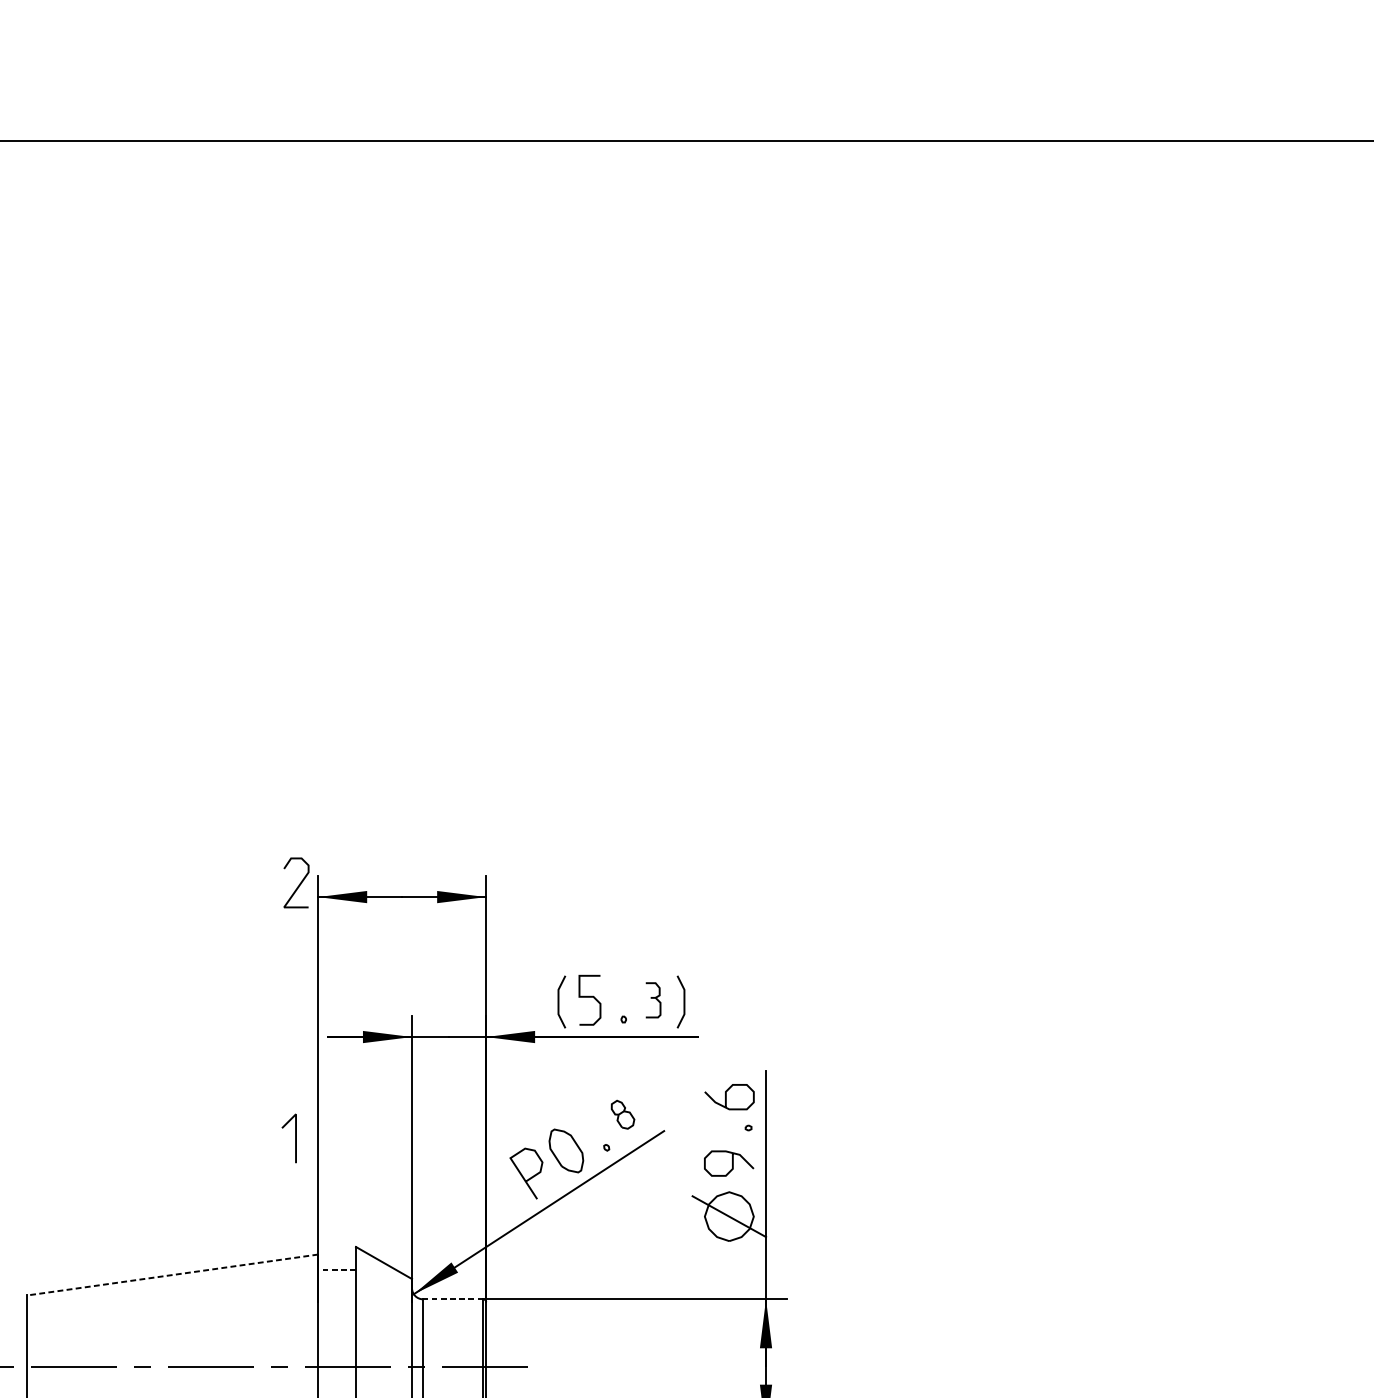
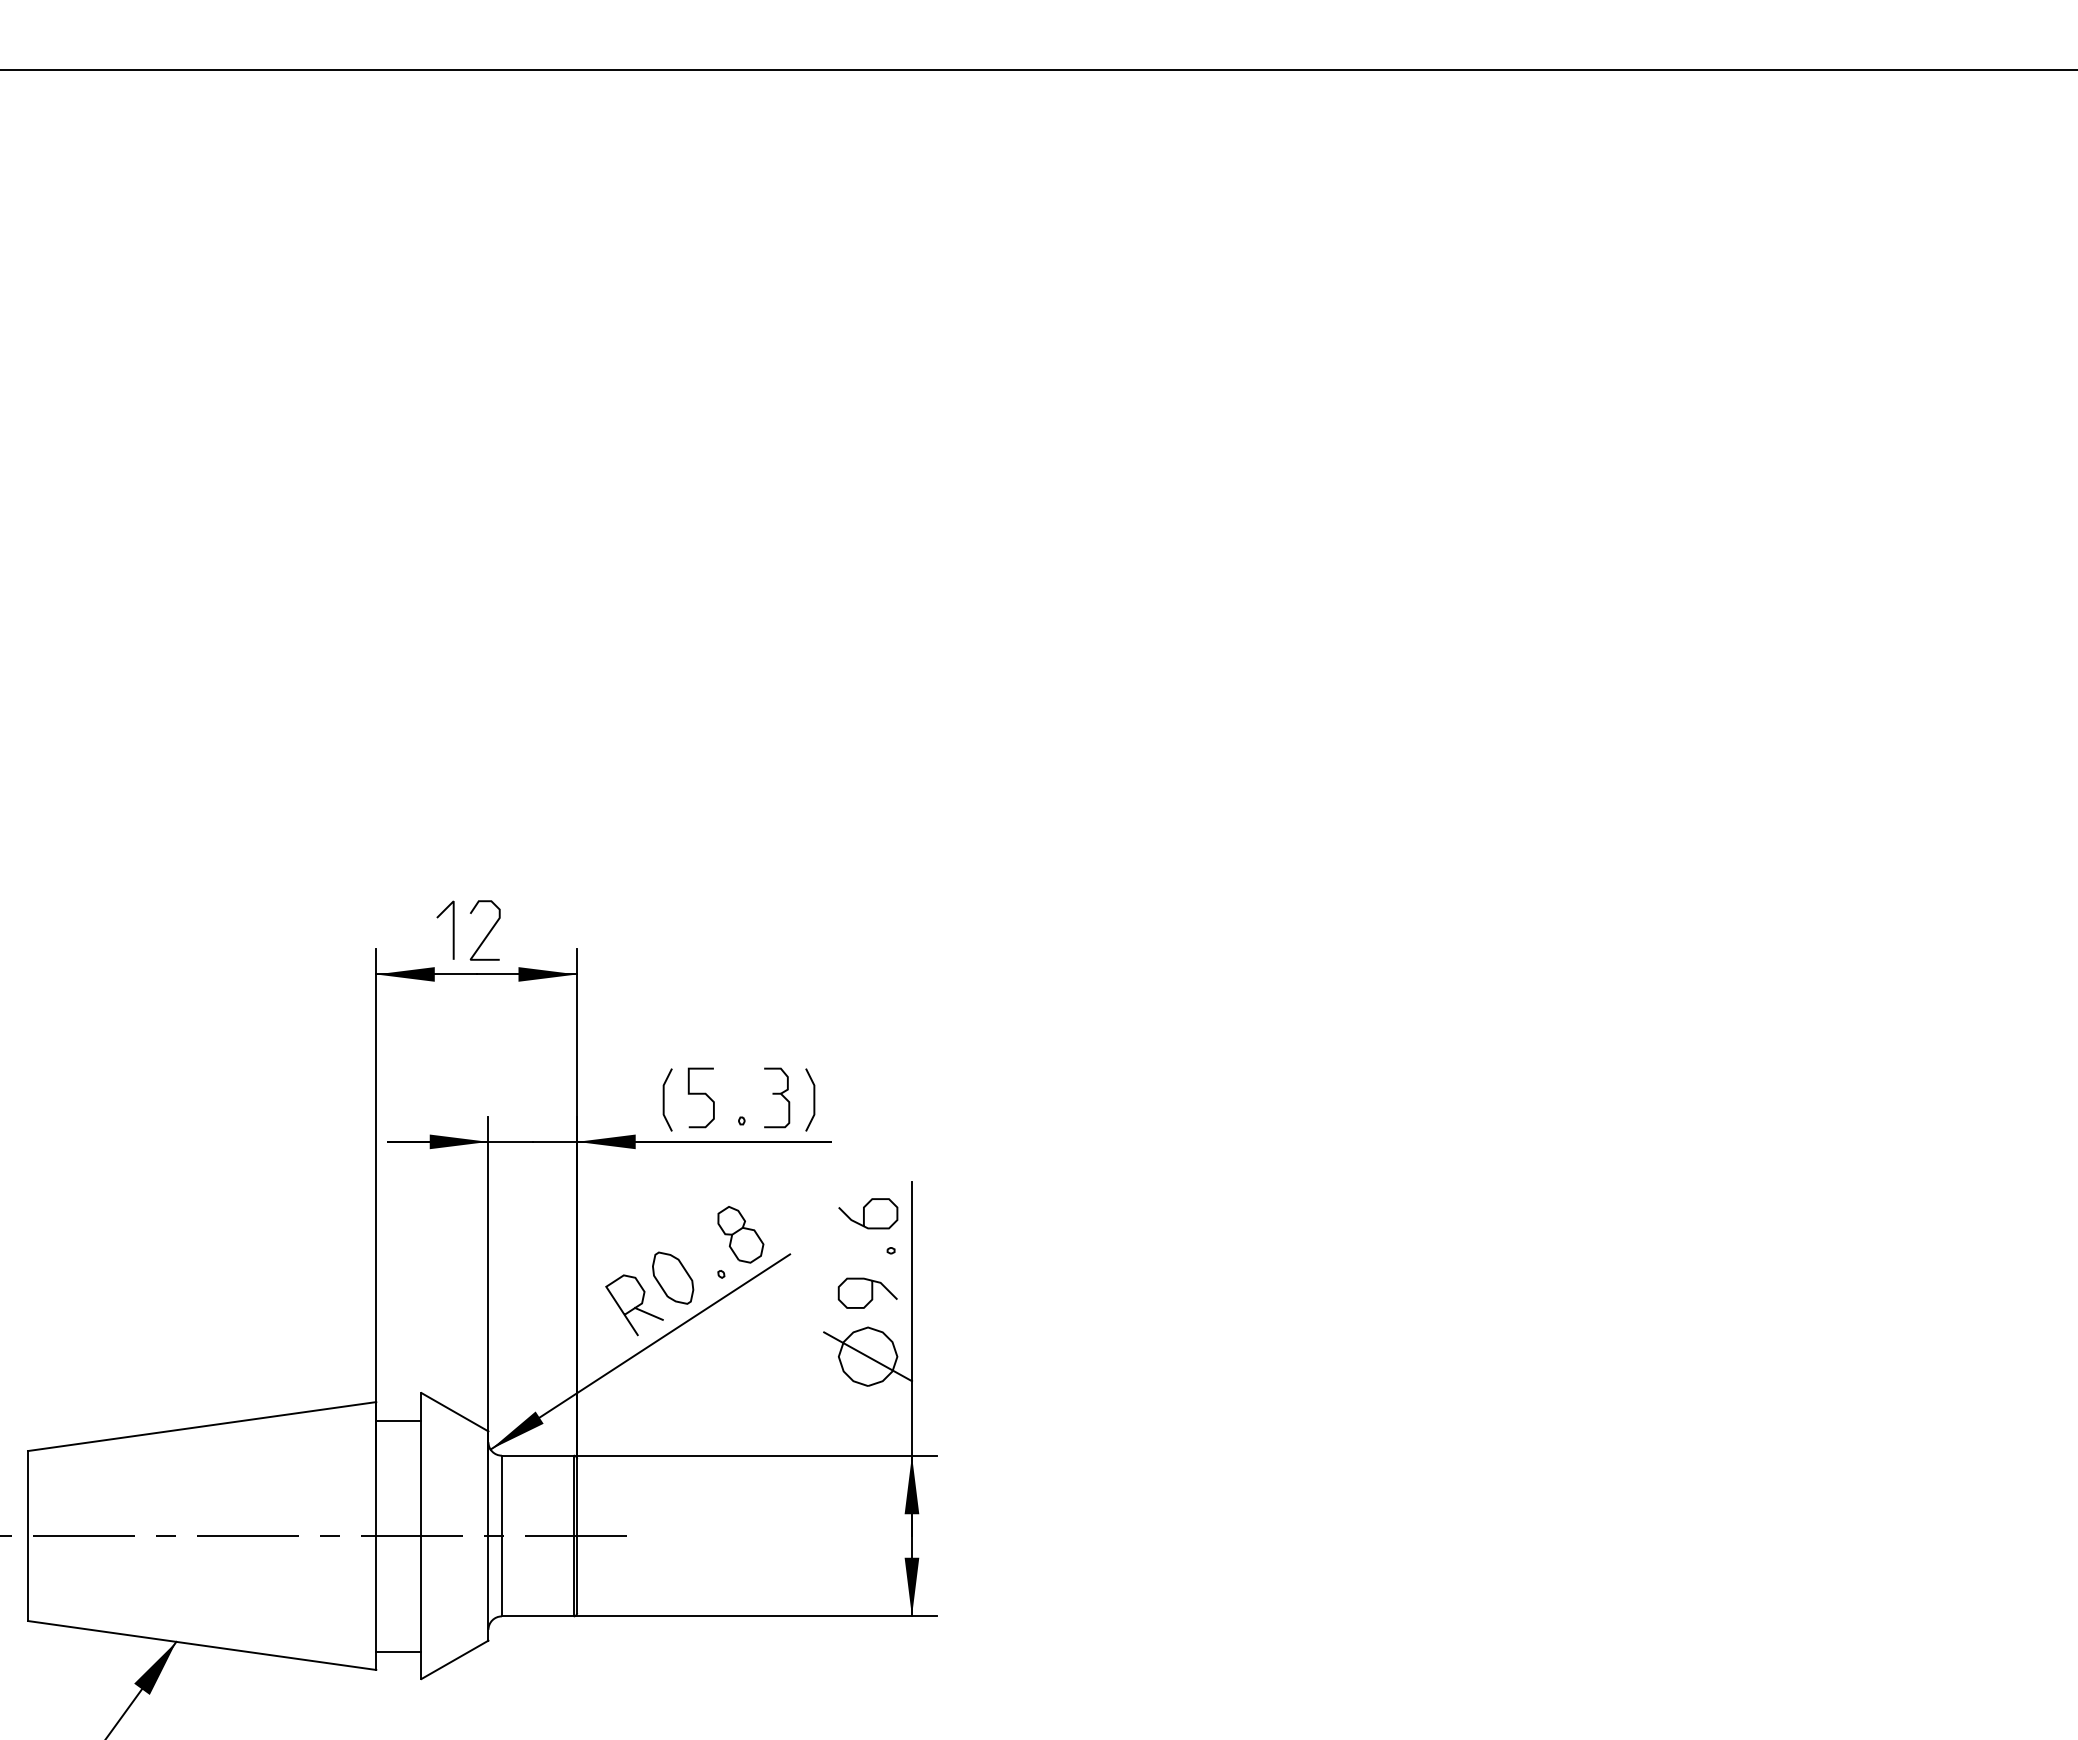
curve: (298, 885) -> (487, 933), moved
part: (653, 999) -> (777, 1097), size x1.43
part: (622, 1114) -> (740, 1234), size x1.67
line: (295, 1137) -> (452, 929), moved
line: (545, 1180) -> (648, 1313), added
line: (336, 1269) -> (398, 1420), dashed -> solid
line: (172, 1274) -> (202, 1426), dashed -> solid
line: (453, 1299) -> (537, 1455), dashed -> solid

